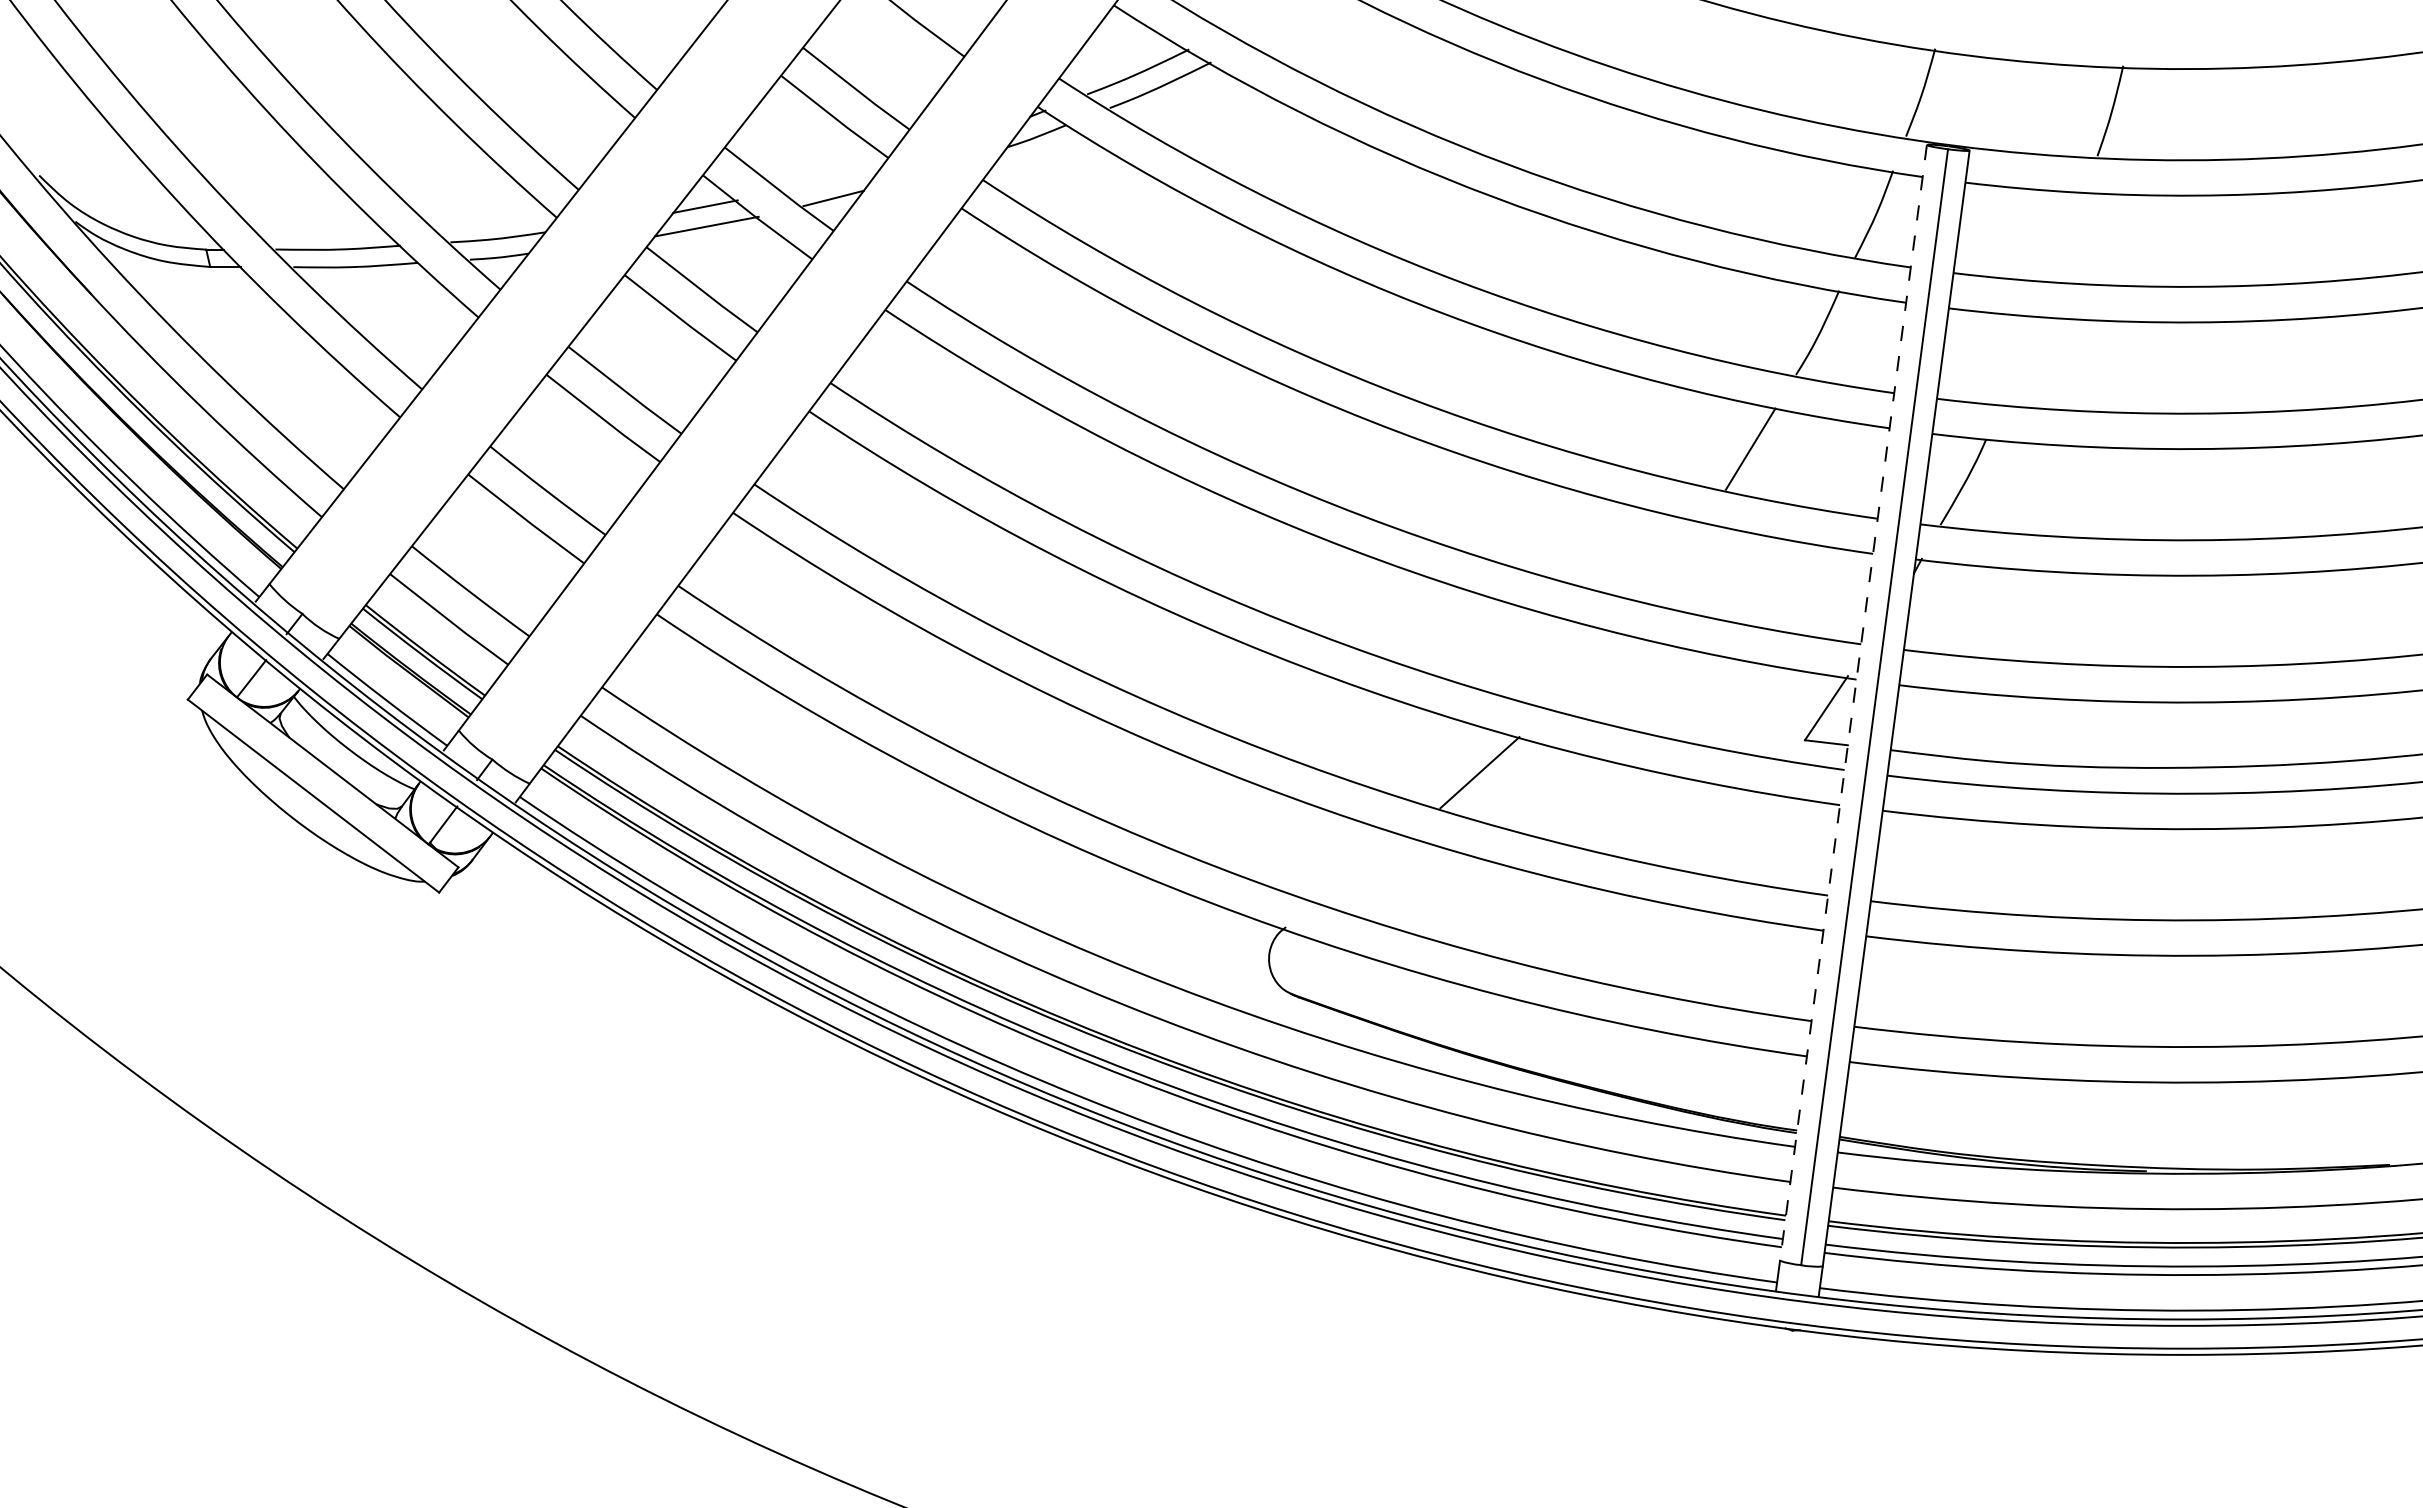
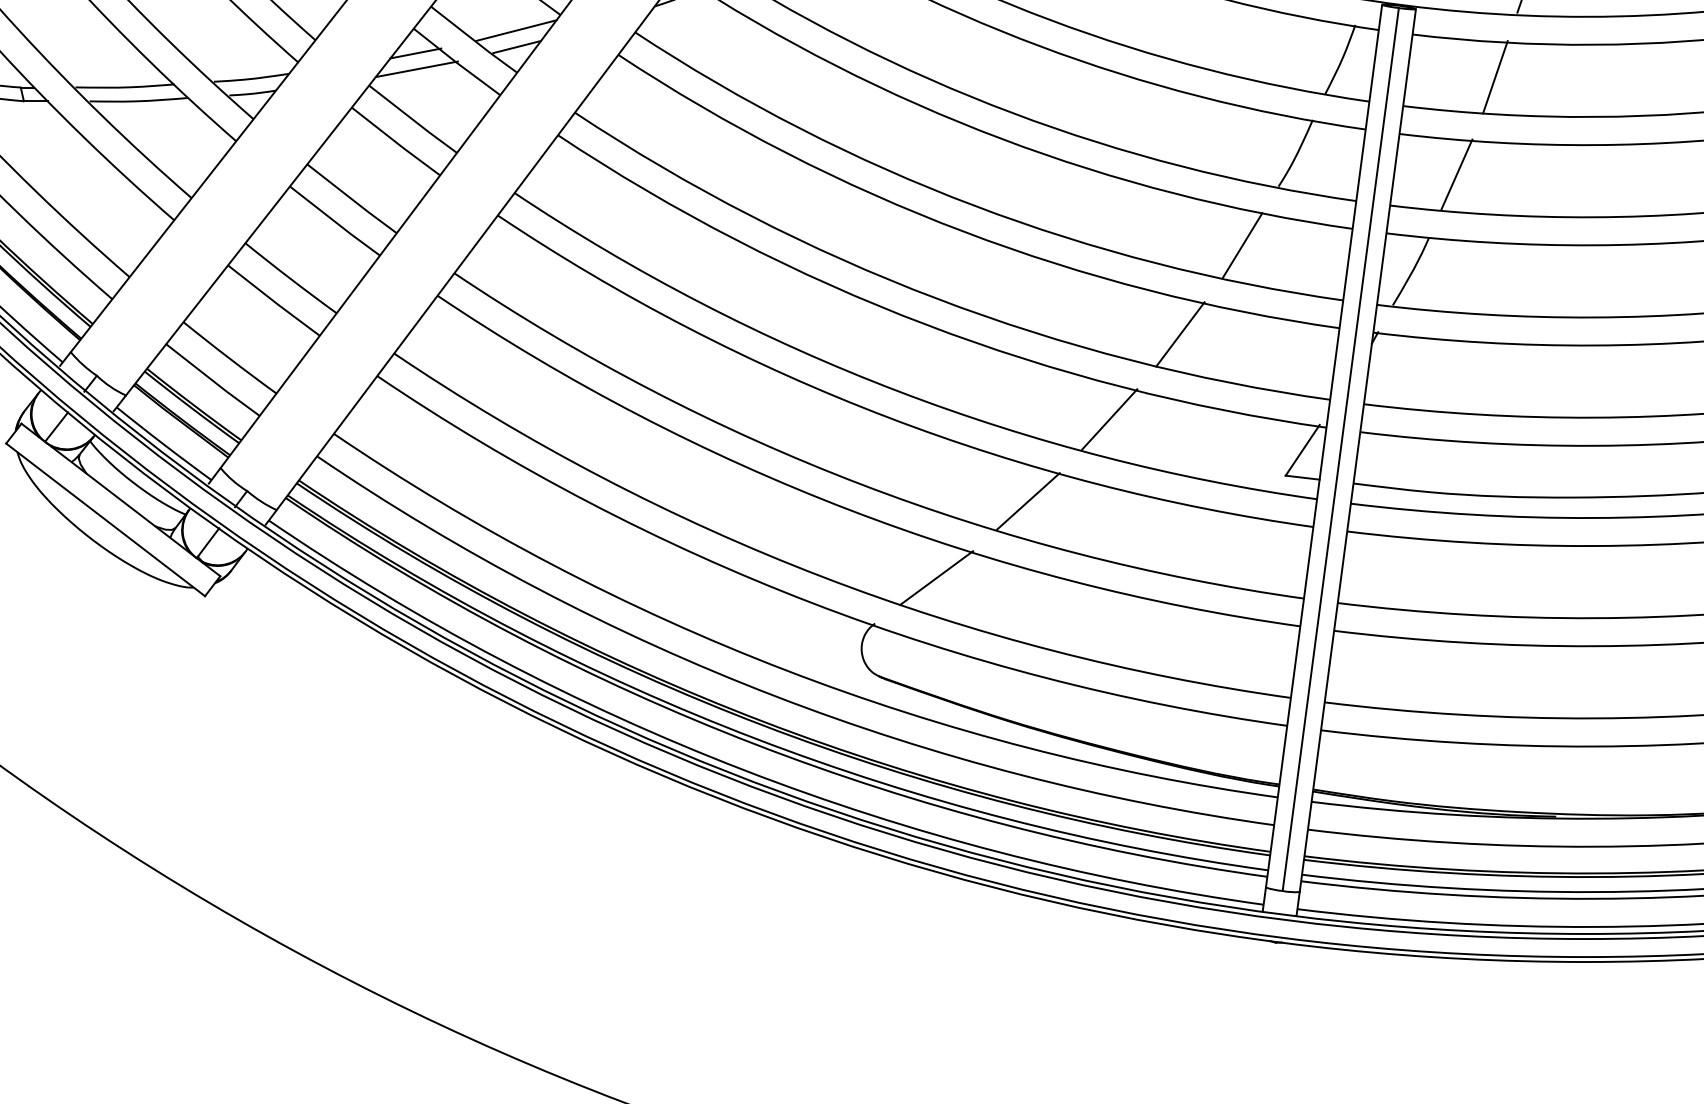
line: (832, 177) -> (516, 30), added
line: (2069, 236) -> (1494, 77), added
line: (2021, 359) -> (1456, 174), added
line: (1671, 561) -> (1180, 334), added
line: (1582, 669) -> (1109, 419), added
line: (1853, 702) -> (1324, 445), dashed -> solid
line: (1363, 869) -> (936, 577), added

